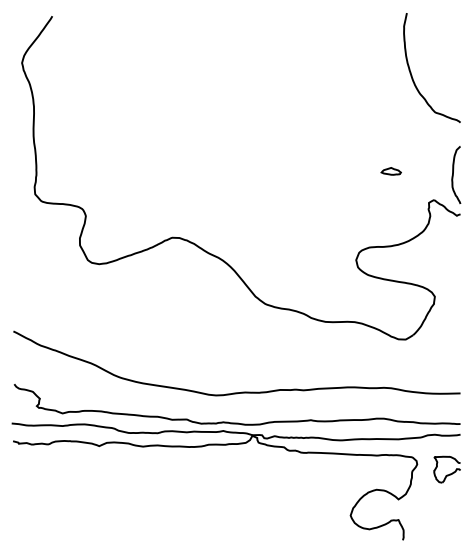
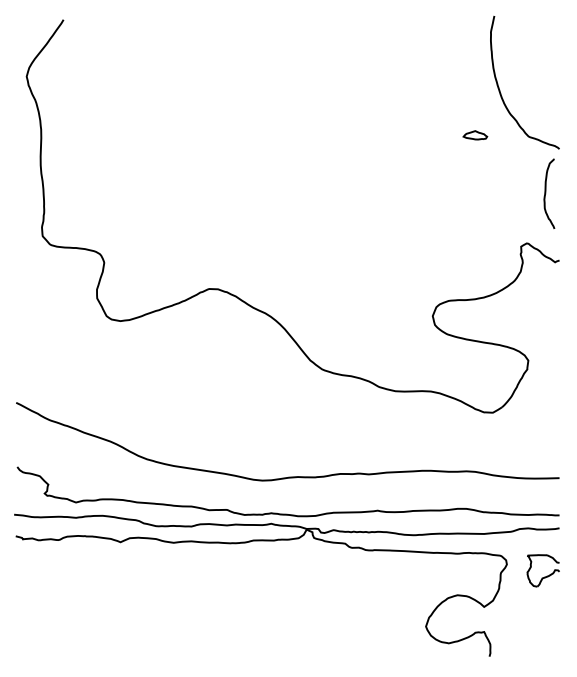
part: (391, 171) -> (475, 135), moved
curve: (453, 174) -> (546, 193), moved

